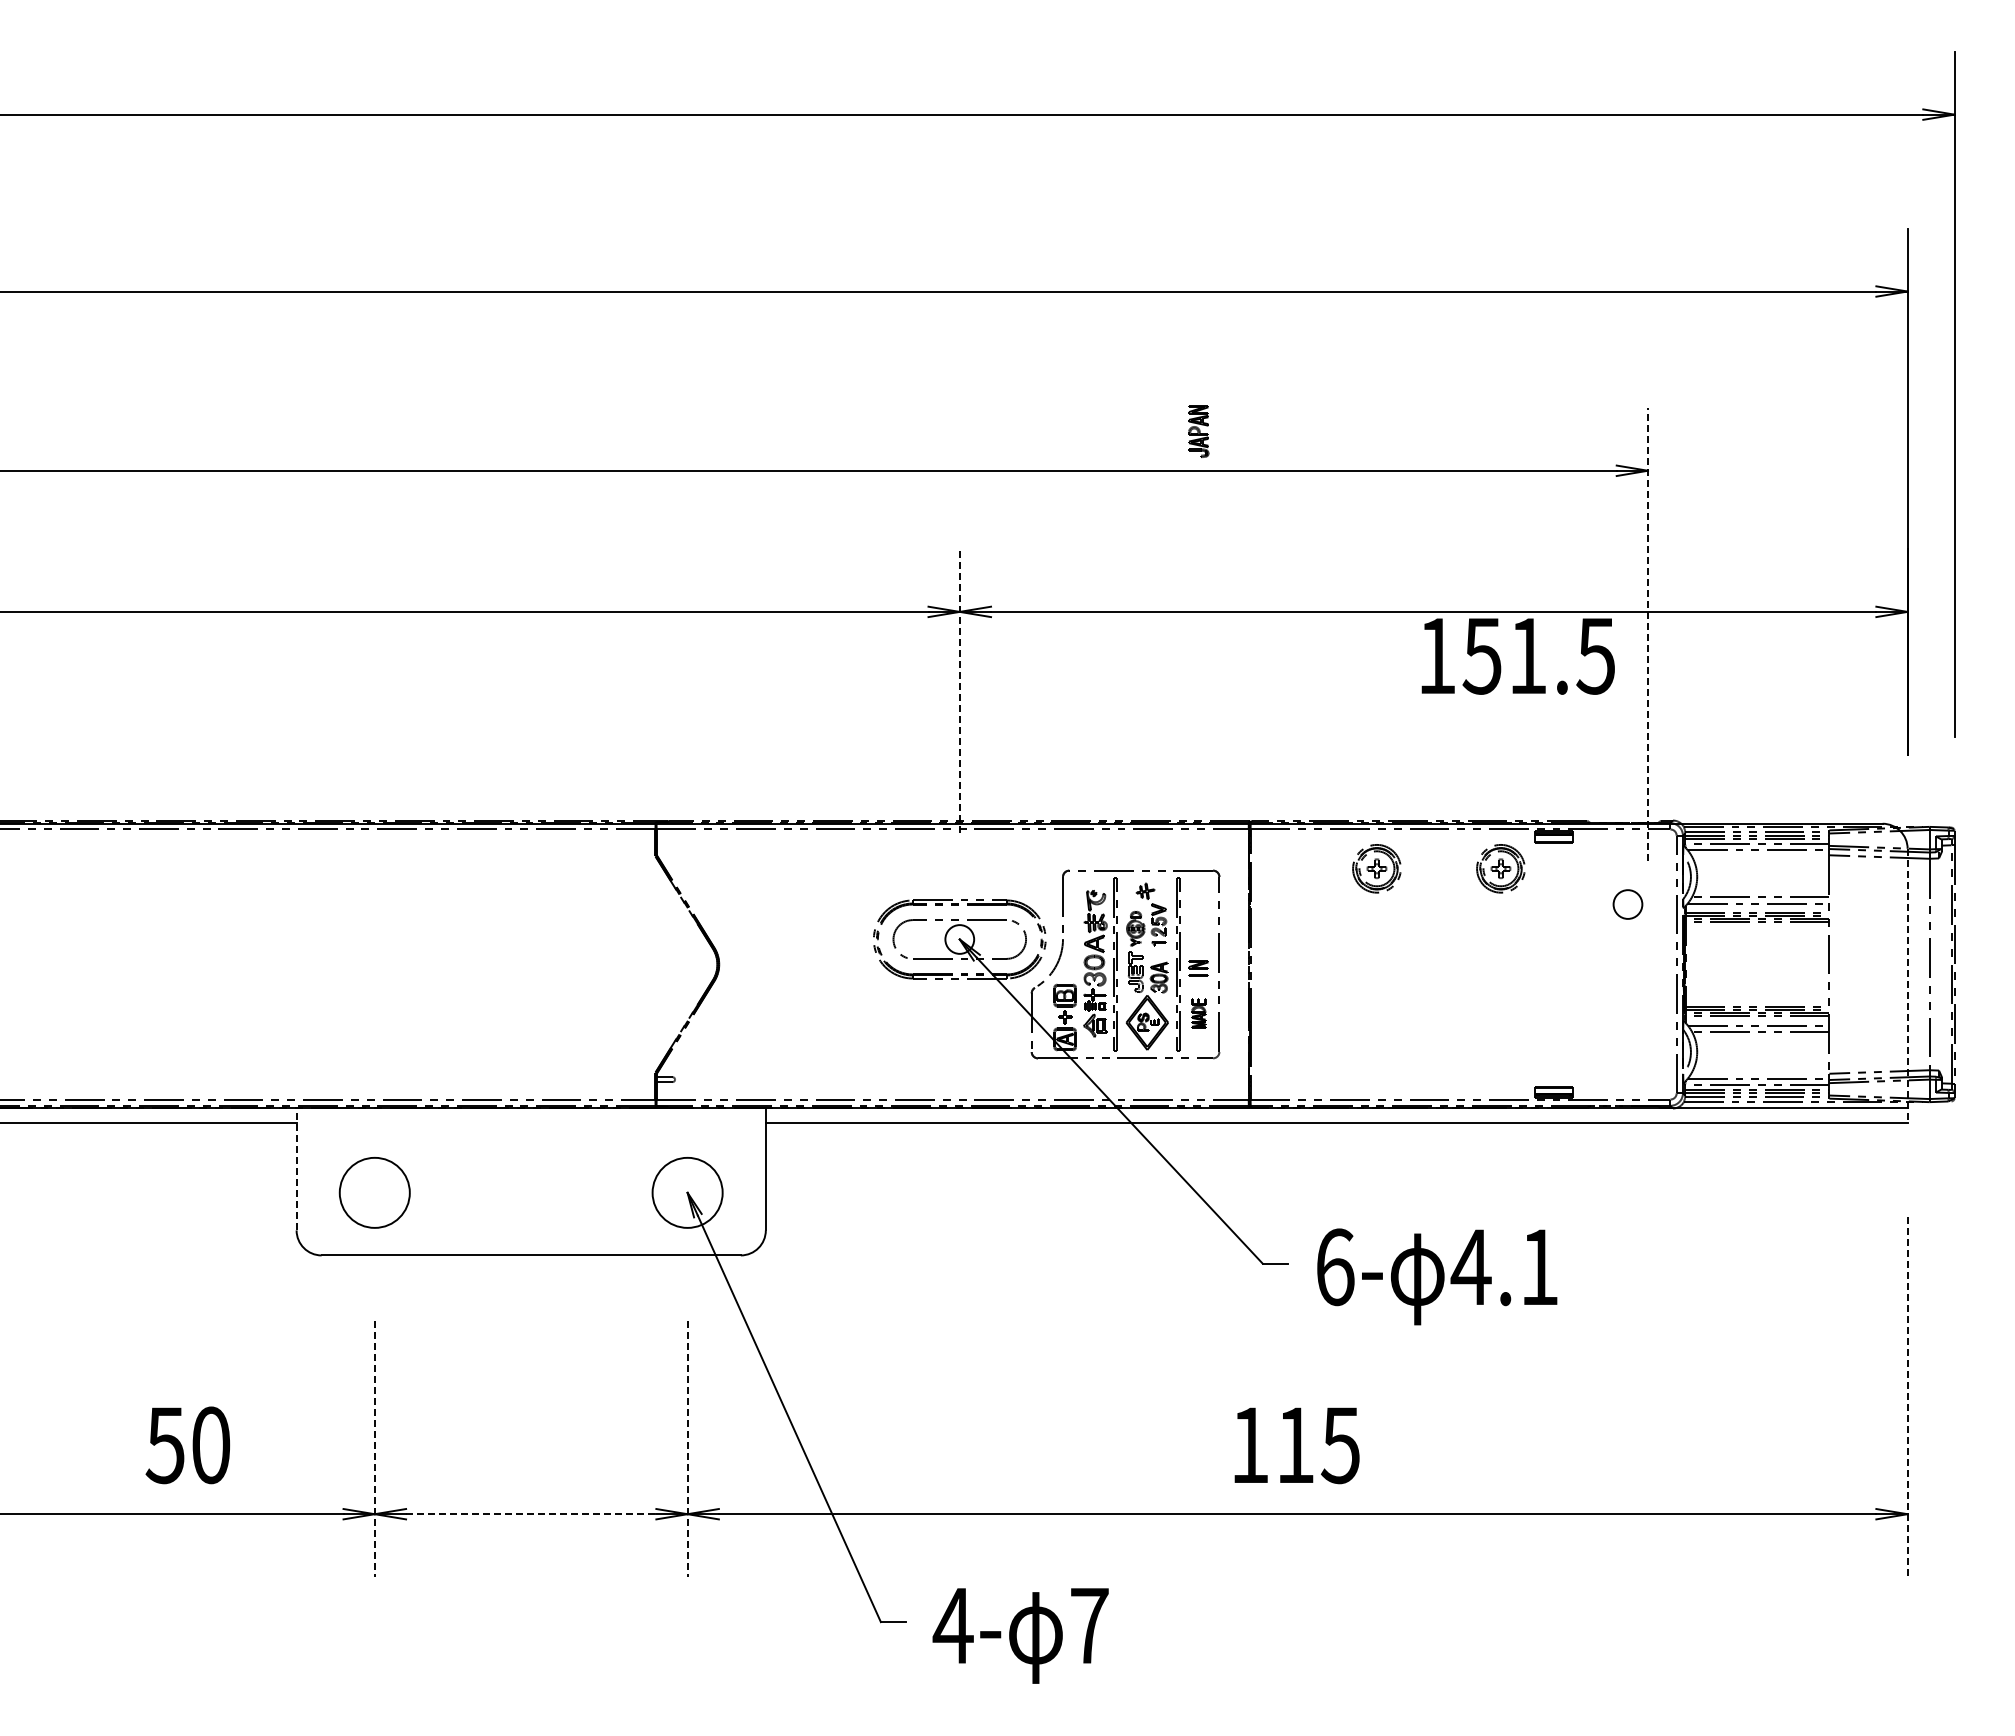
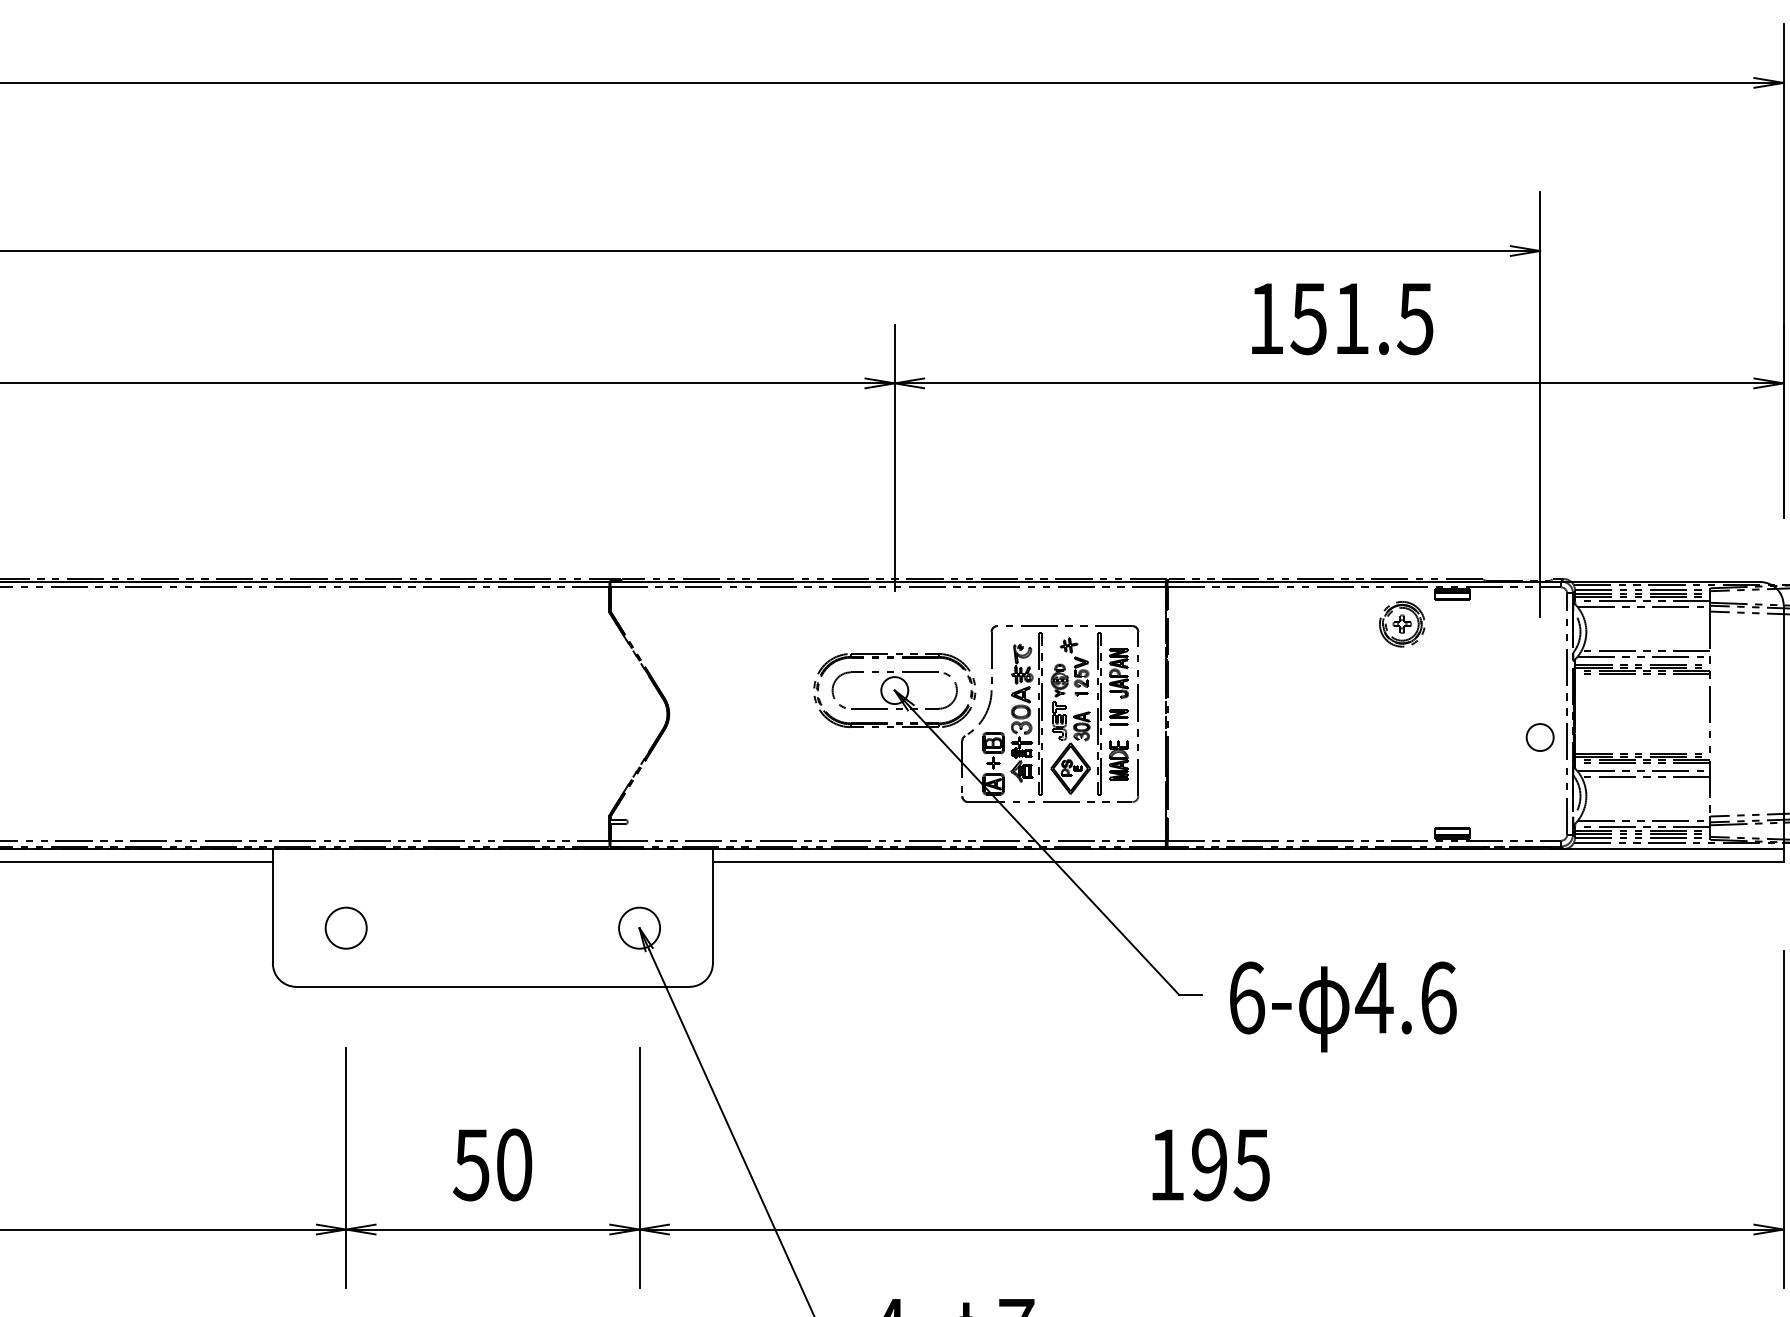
part: (1198, 431) -> (1118, 673), moved
line: (1647, 634) -> (1539, 404), dashed -> solid
text: (1517, 656) -> (1341, 319), moved
line: (959, 691) -> (894, 458), dashed -> solid
part: (1376, 868) -> (1285, 624), removed
circle: (1627, 904) -> (1539, 737), moved
line: (1907, 986) -> (1783, 734), dashed -> solid
part: (1198, 1013) -> (1118, 759), size x1.43
line: (296, 1169) -> (272, 906), dashed -> solid
circle: (374, 1192) -> (345, 927), size x0.62
circle: (687, 1192) -> (639, 927), size x0.62
text: (1540, 1267) -> (1439, 998), 4.1 -> 4.6
line: (1907, 1397) -> (1783, 1120), dashed -> solid
text: (187, 1445) -> (492, 1165), moved
text: (1294, 1445) -> (1208, 1165), 115 -> 195
line: (374, 1448) -> (345, 1167), dashed -> solid
line: (687, 1448) -> (639, 1167), dashed -> solid
line: (531, 1514) -> (493, 1229), dashed -> solid

